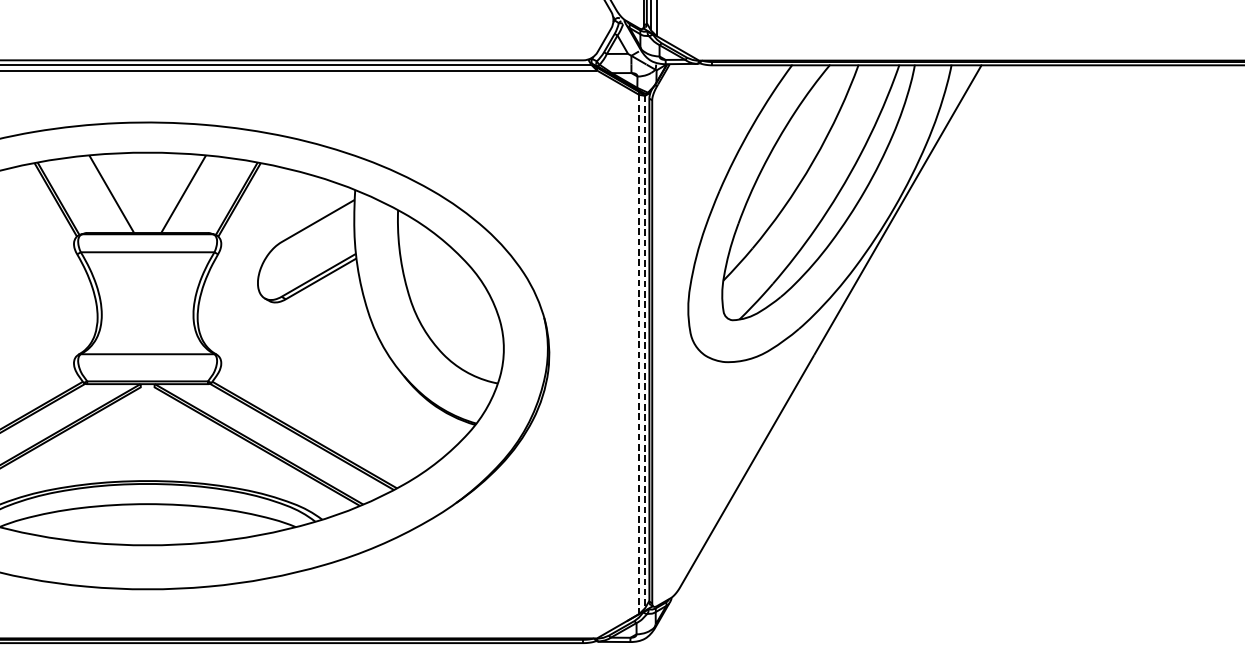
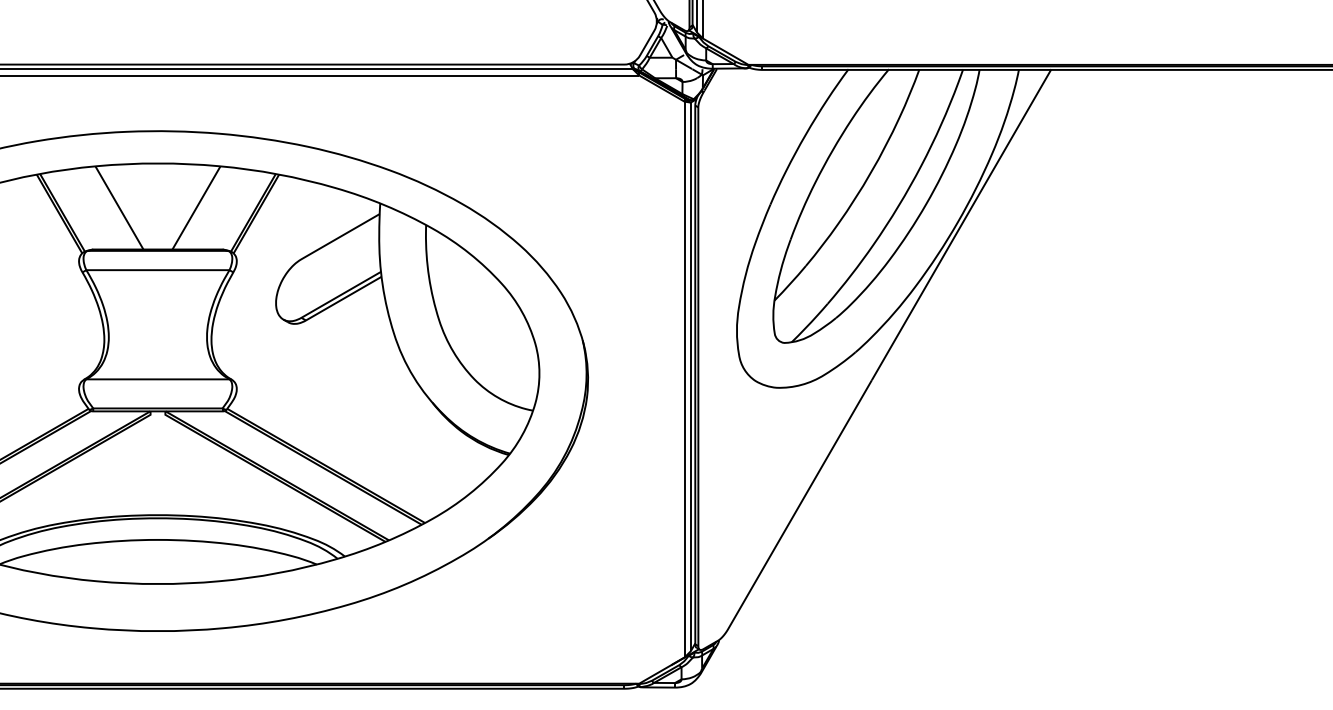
line: (644, 352) -> (690, 377), dashed -> solid
line: (639, 354) -> (684, 379), dashed -> solid

